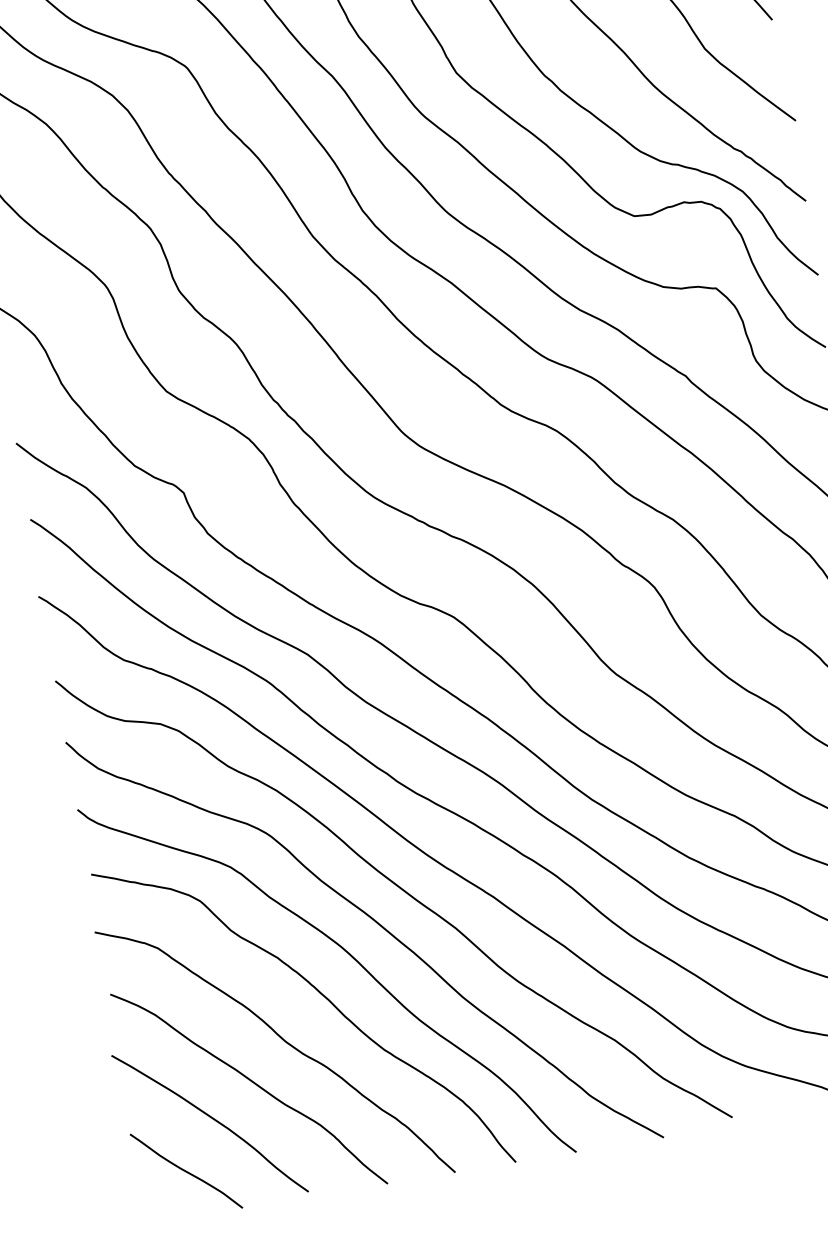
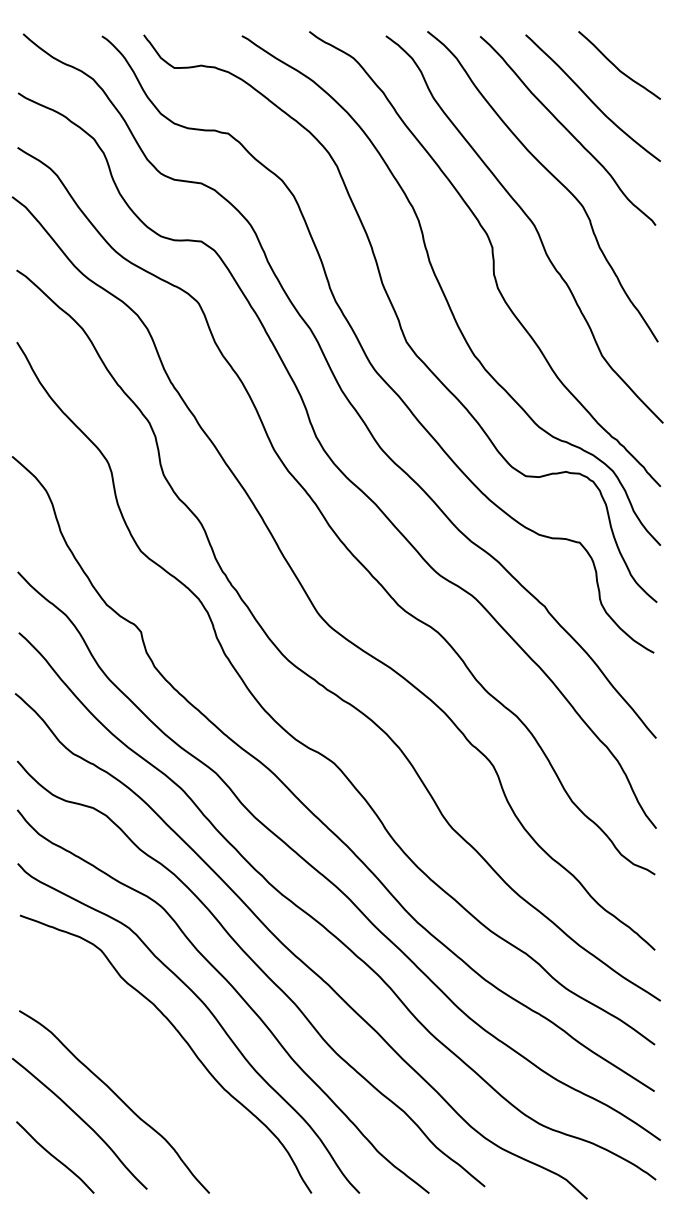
curve: (285, 1043) -> (148, 1071), removed

